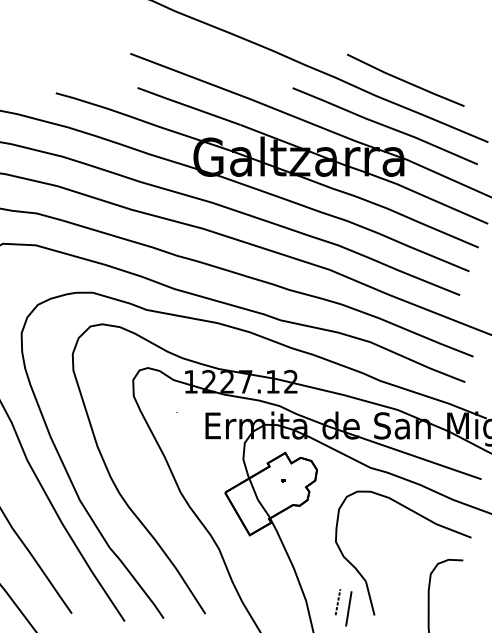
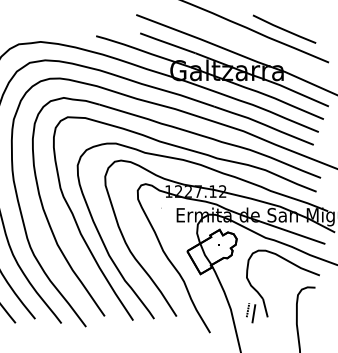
line: (385, 125) -> (273, 53), removed

